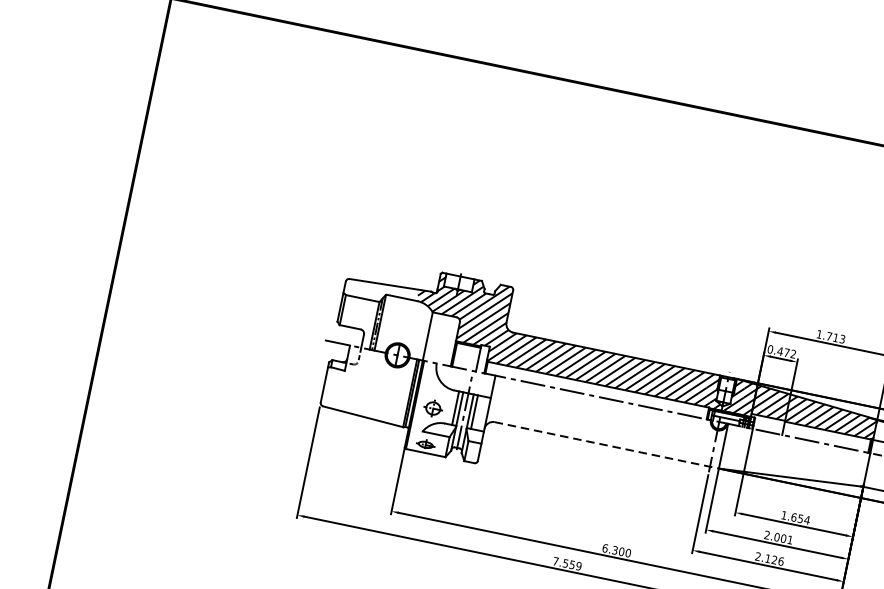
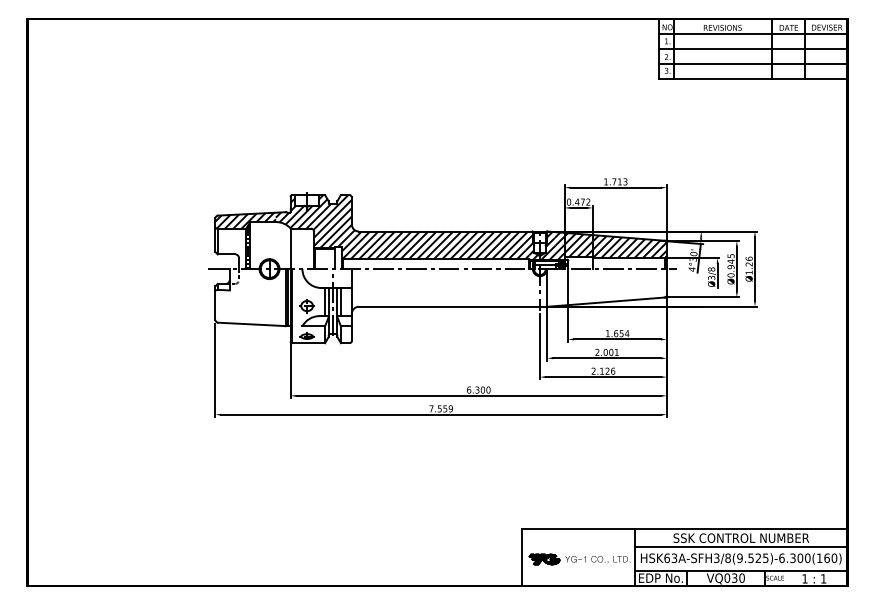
hatch: (381, 291) -> (245, 220), added
line: (607, 445) -> (453, 306), dashed -> solid

